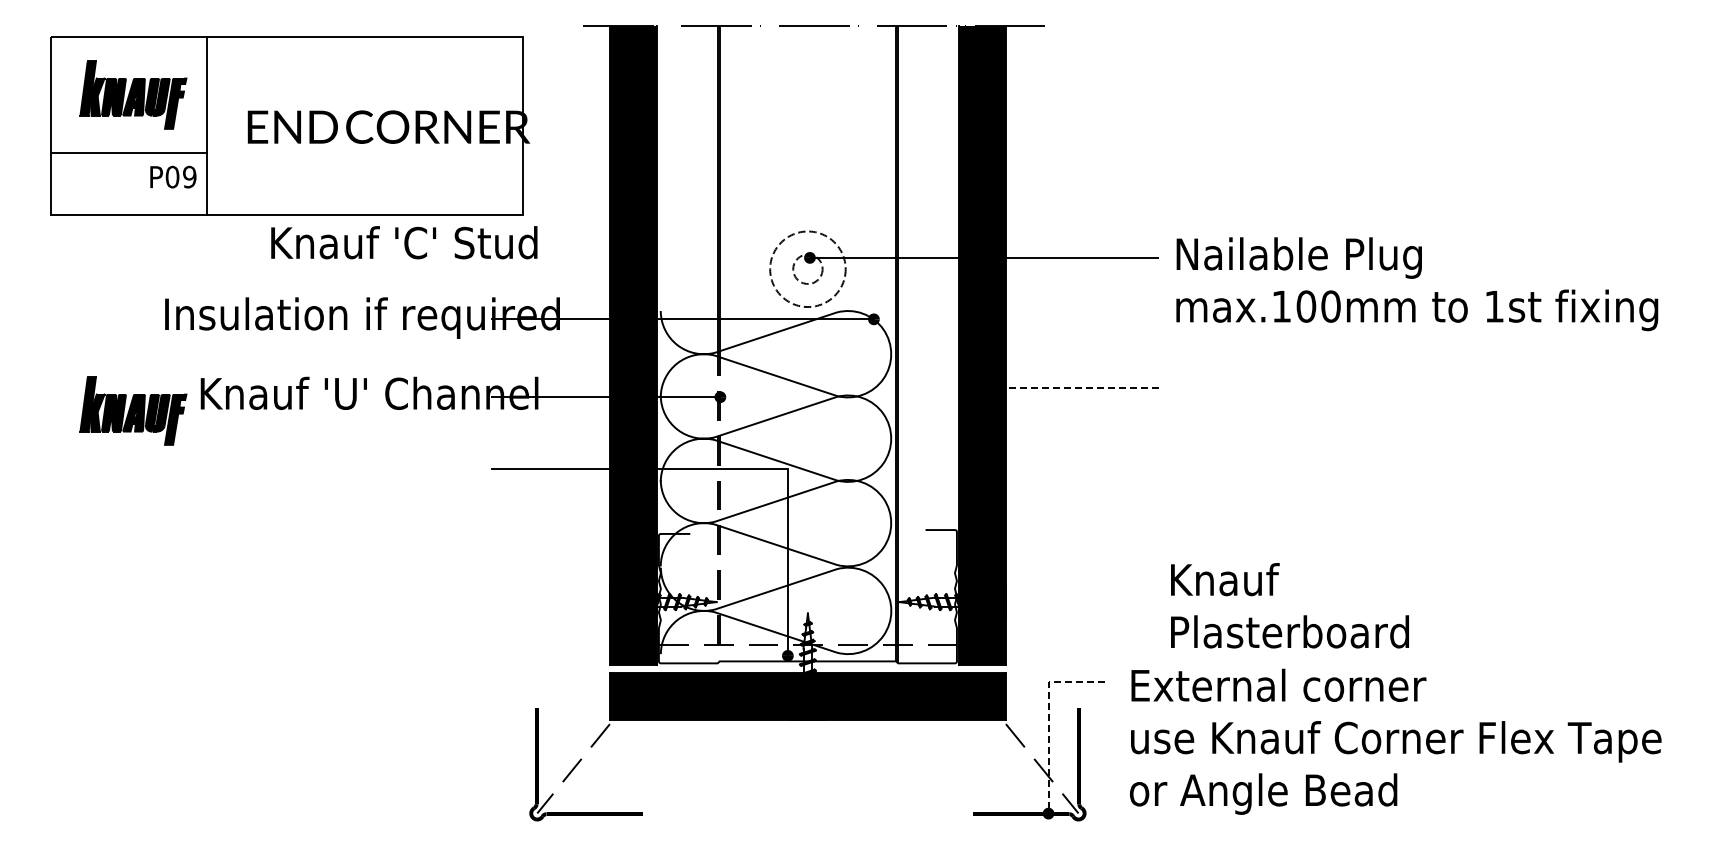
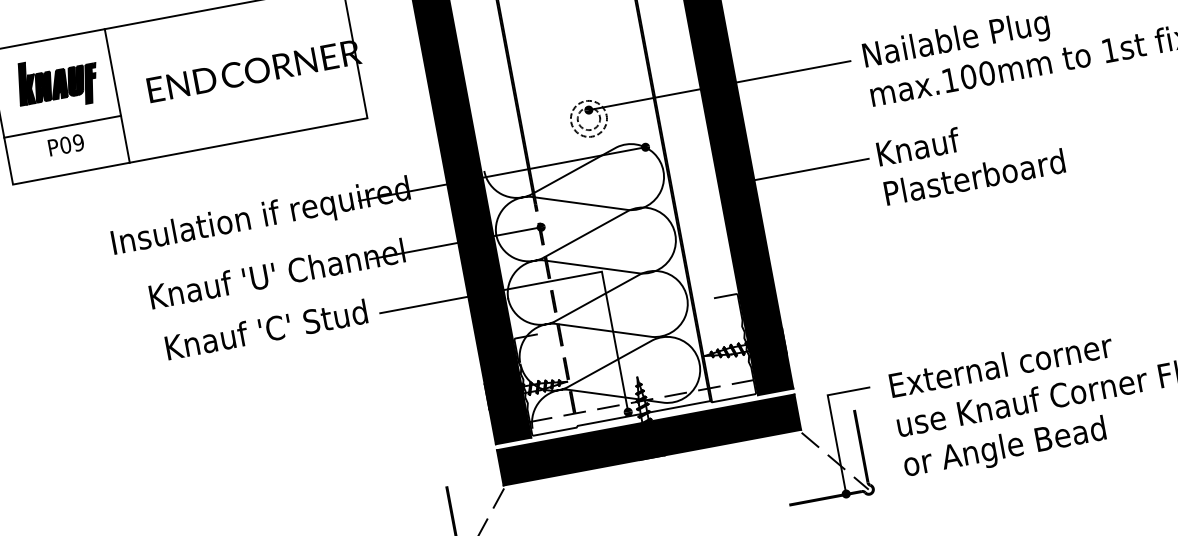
text: (173, 176) -> (66, 144), moved
text: (404, 242) -> (266, 329), moved
circle: (807, 268) -> (588, 118), size x0.62
line: (1072, 387) -> (804, 170), dashed -> solid
part: (133, 410) -> (102, 319), removed
text: (1289, 605) -> (970, 157), moved
line: (1048, 719) -> (832, 423), dashed -> solid

